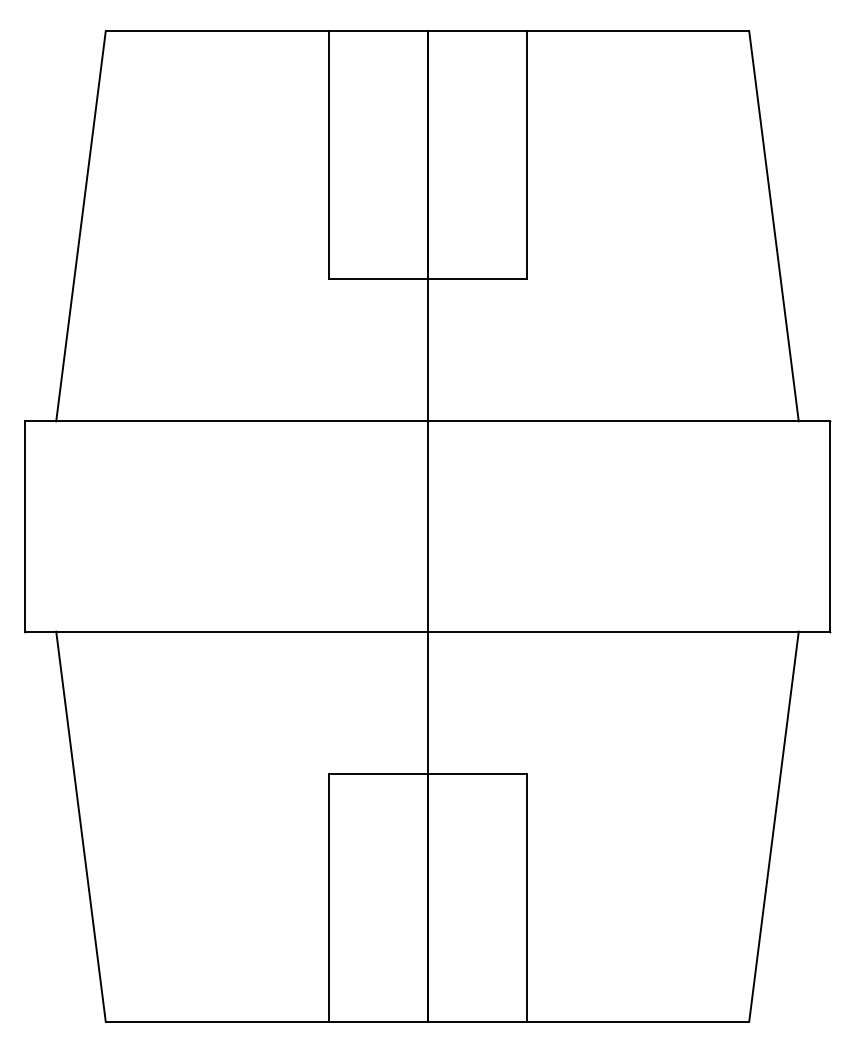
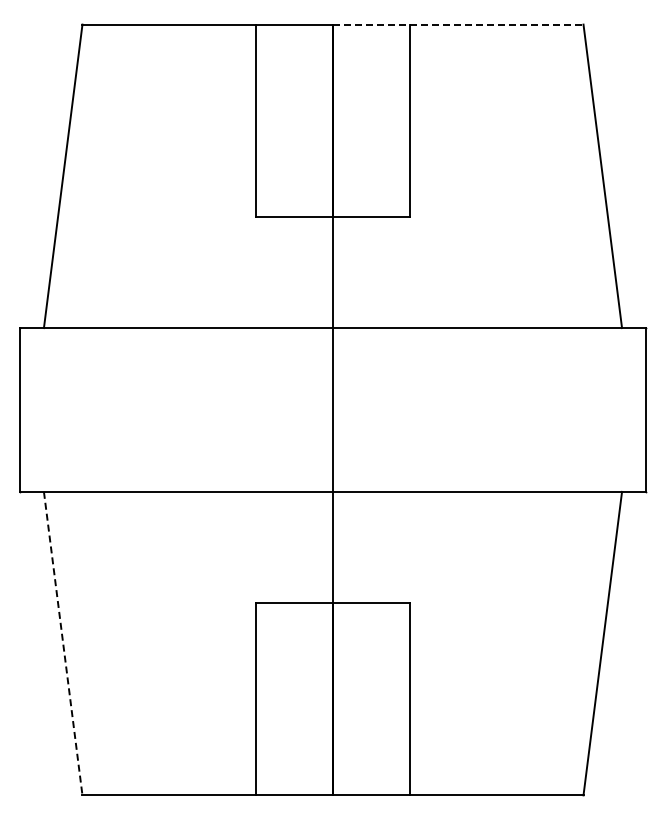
line: (588, 31) -> (458, 24), solid -> dashed
line: (81, 826) -> (63, 643), solid -> dashed

